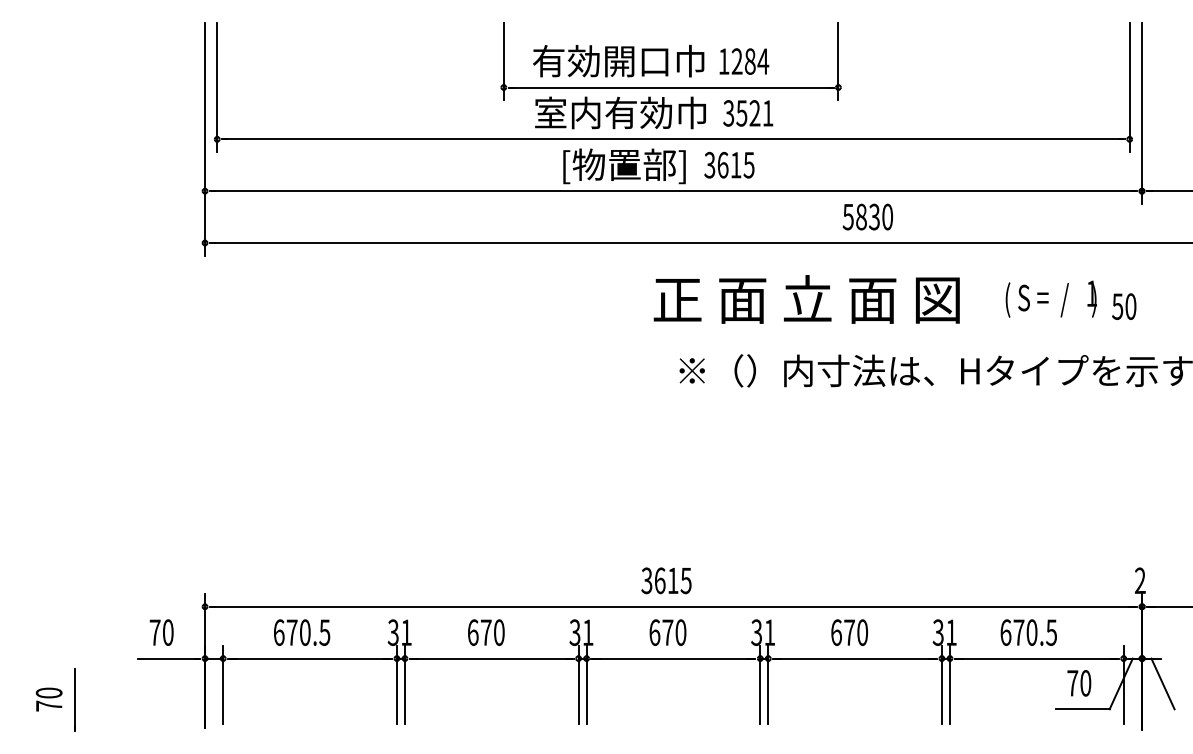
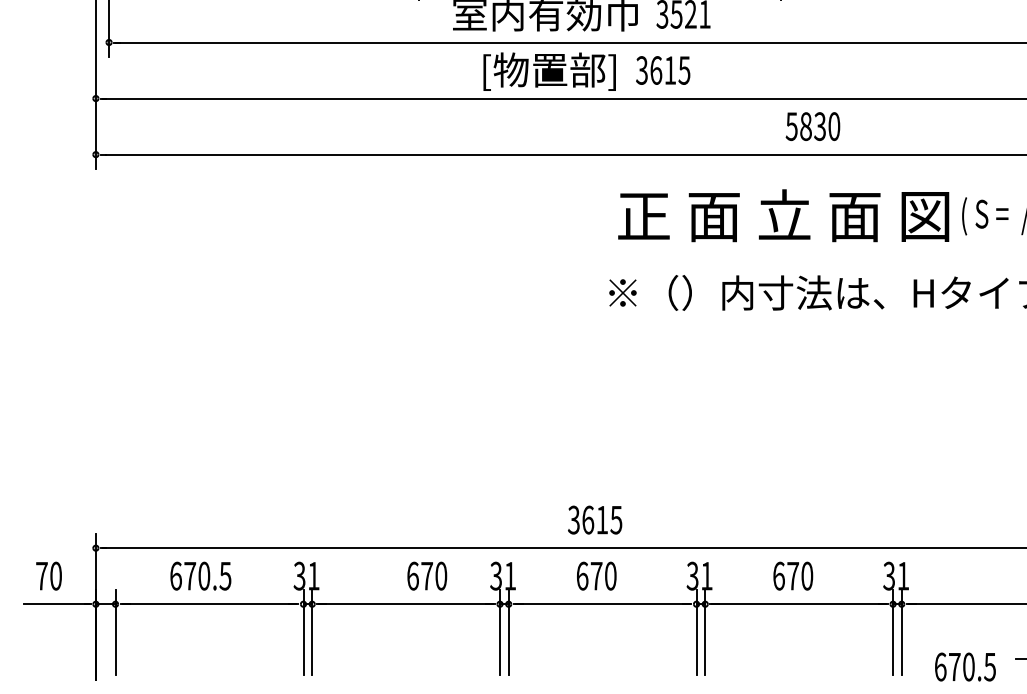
text: (806, 299) -> (783, 215), moved
text: (486, 632) -> (427, 576), moved
text: (1028, 632) -> (965, 666), moved

